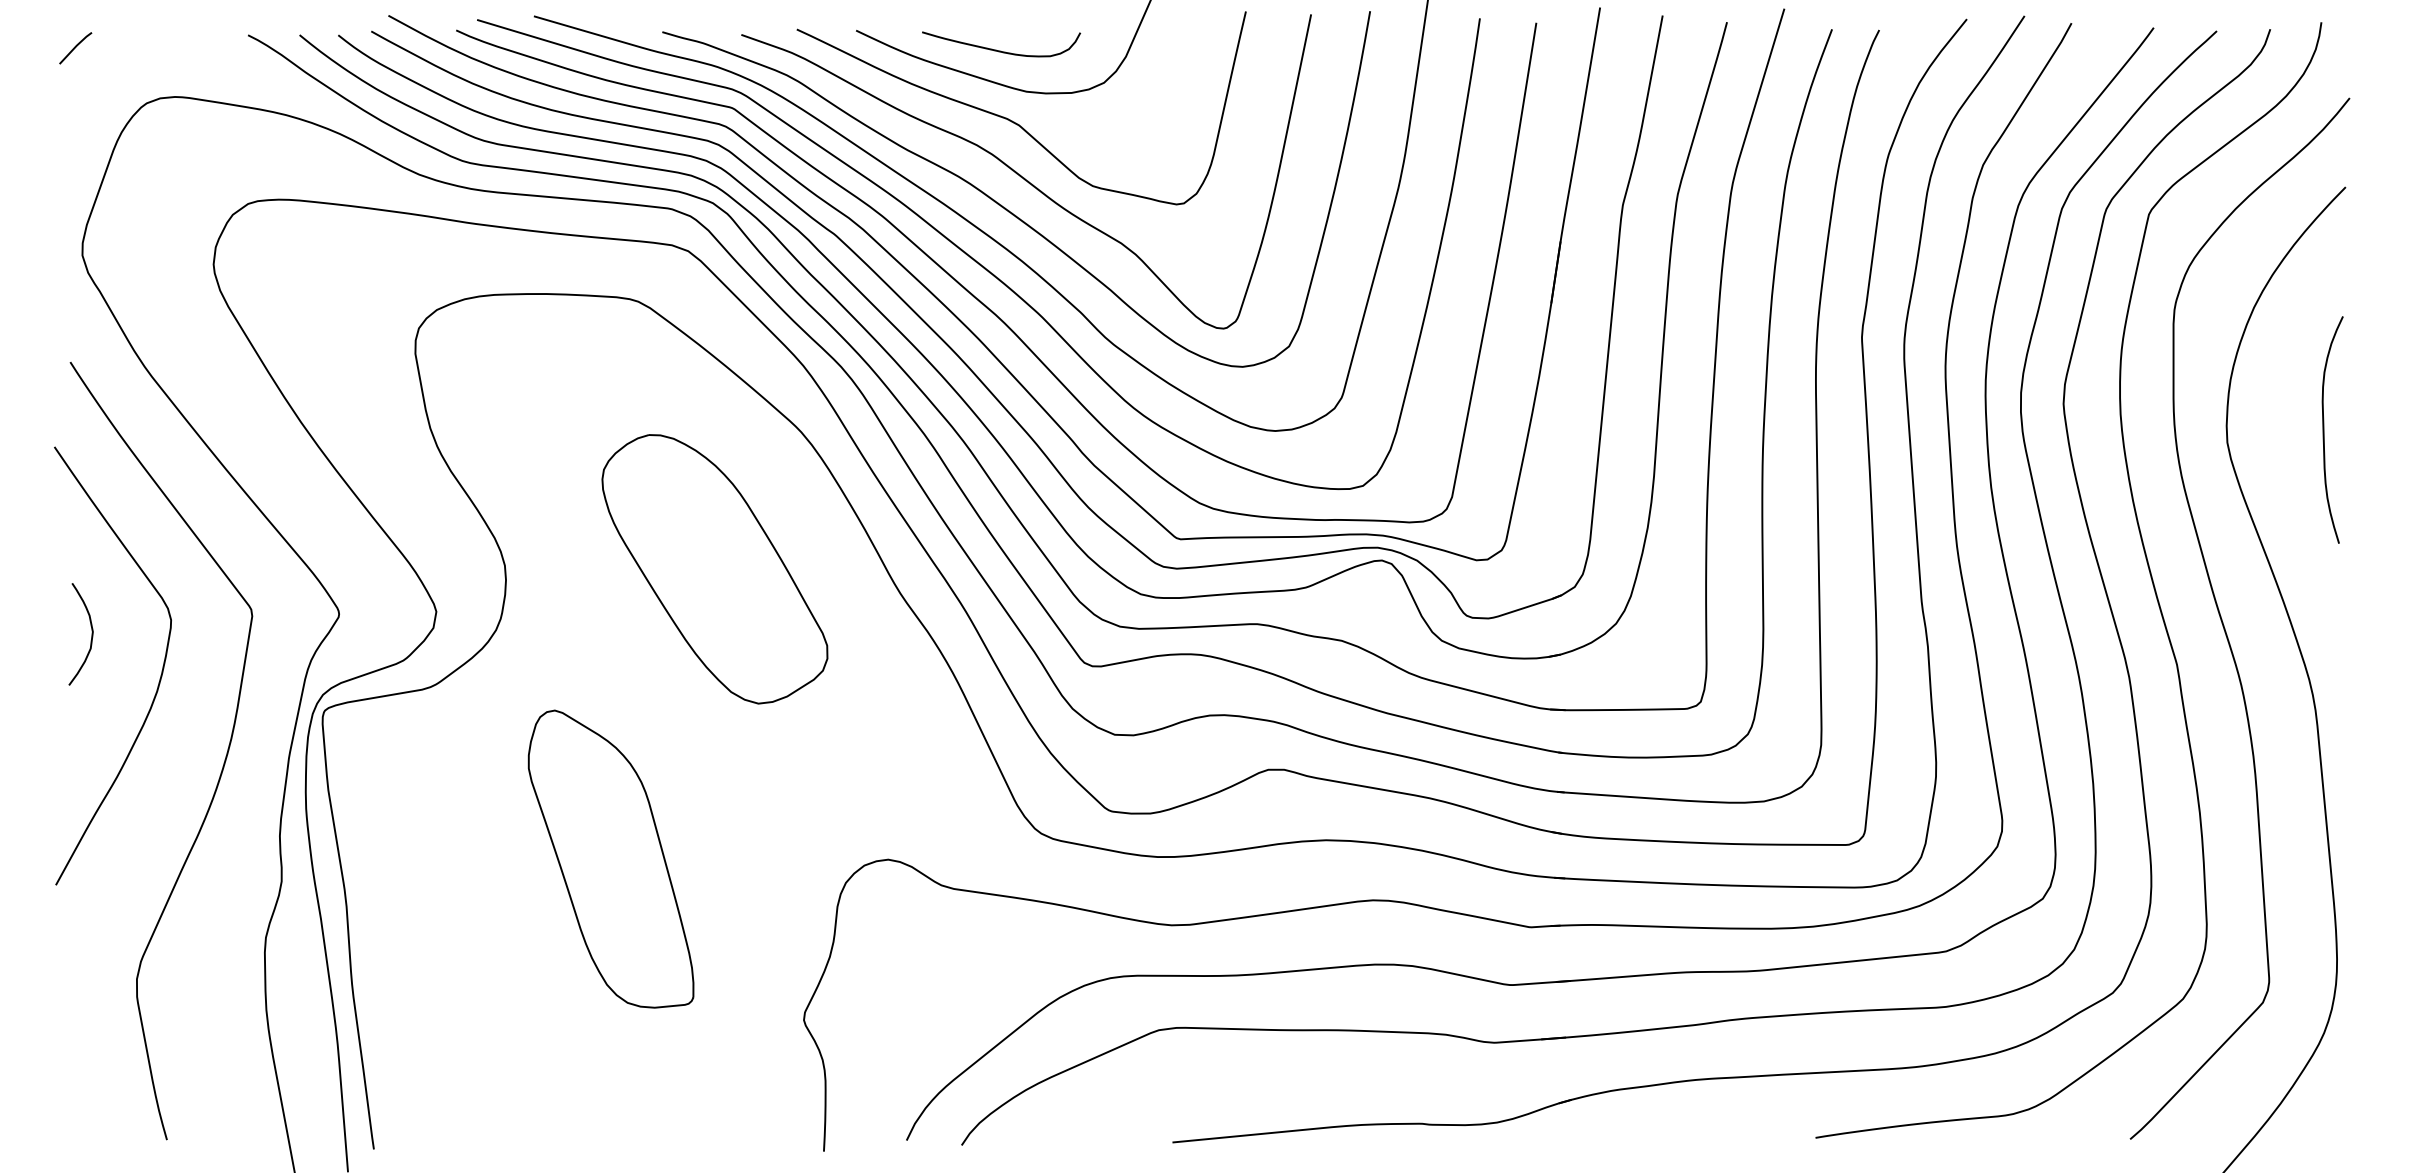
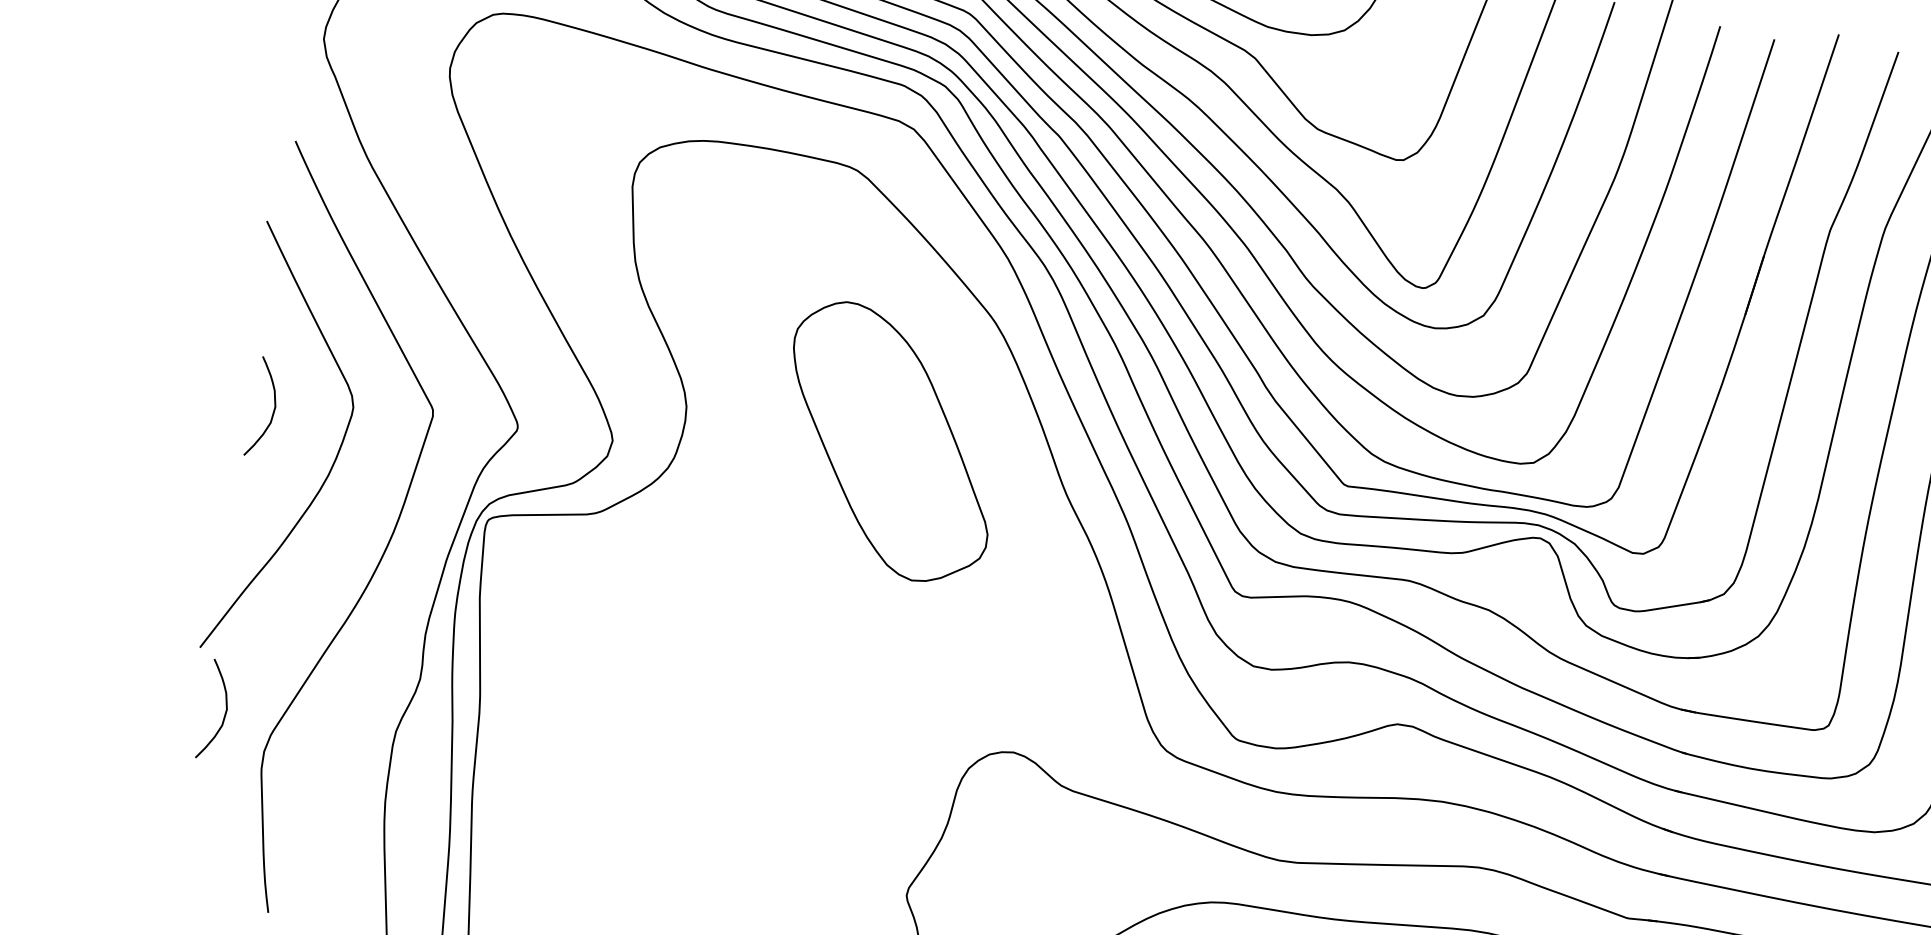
part: (610, 858) -> (743, 708), removed
curve: (91, 945) -> (225, 711), added

